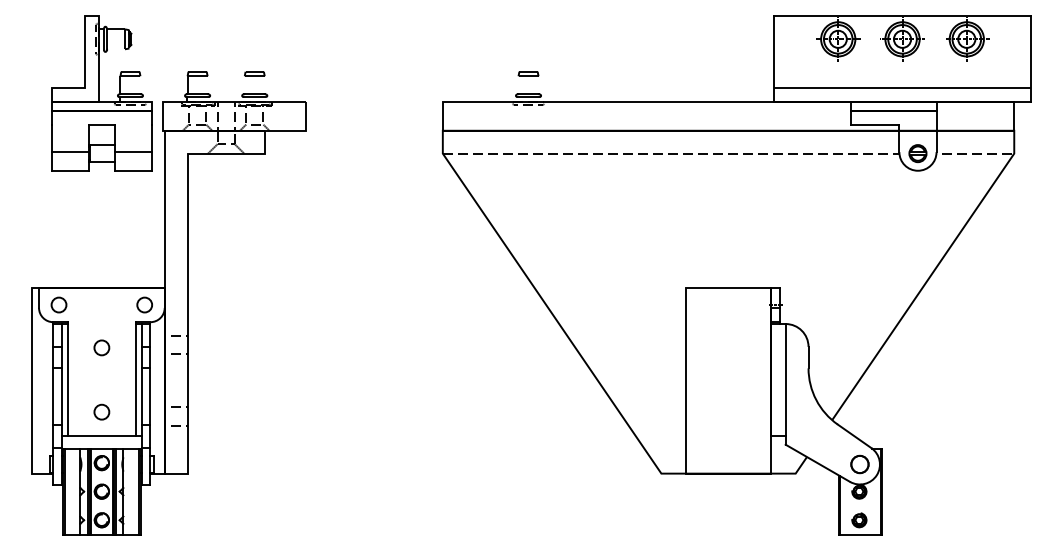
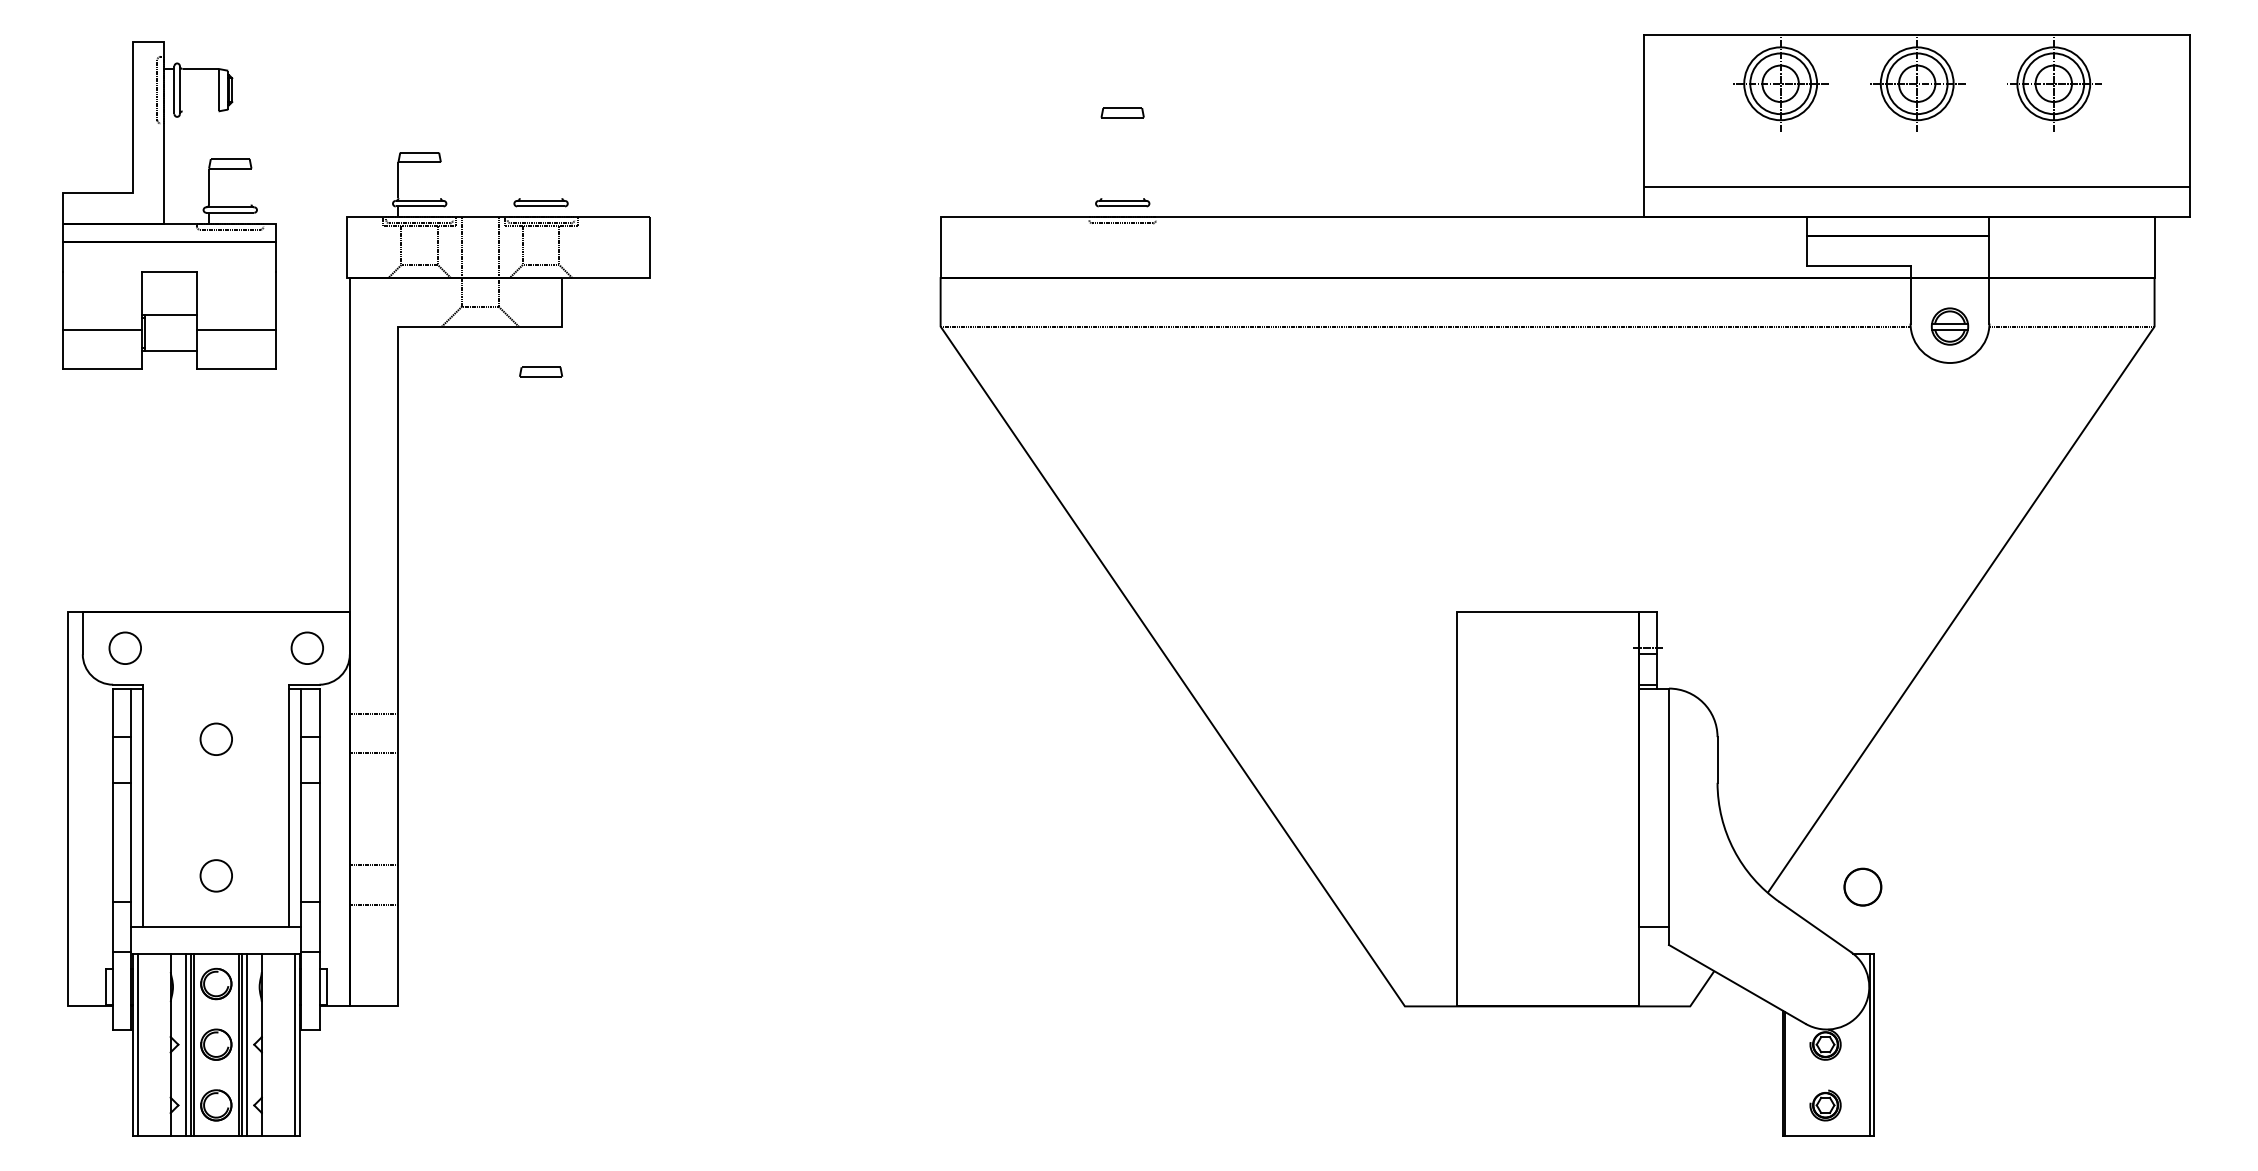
part: (254, 73) -> (540, 370), moved
part: (528, 73) -> (1122, 111), moved
part: (101, 93) -> (168, 205), moved
part: (859, 464) -> (1861, 887), moved

